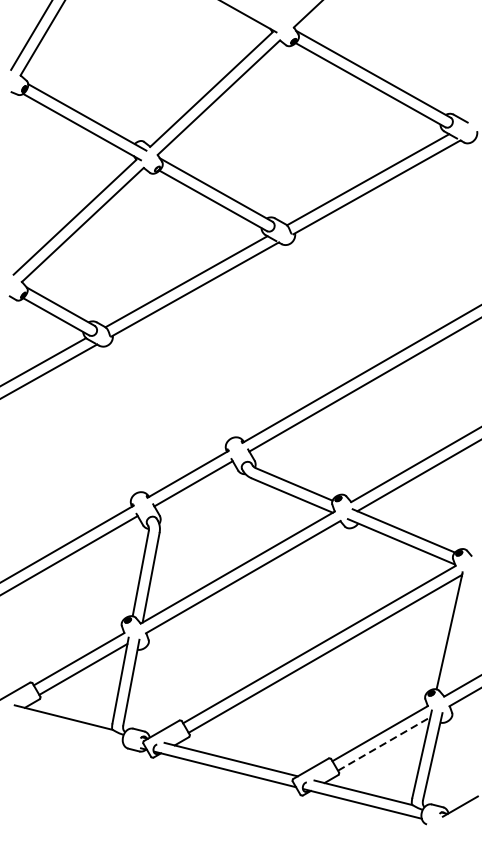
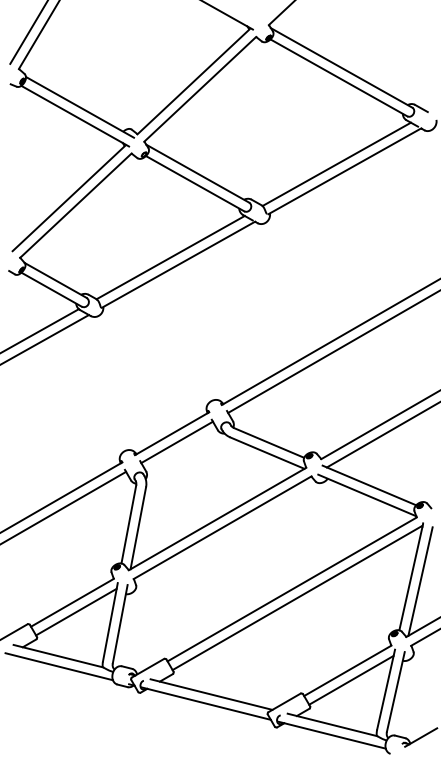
line: (459, 635) -> (420, 581), added
line: (63, 728) -> (58, 666), added
line: (384, 744) -> (351, 680), dashed -> solid

